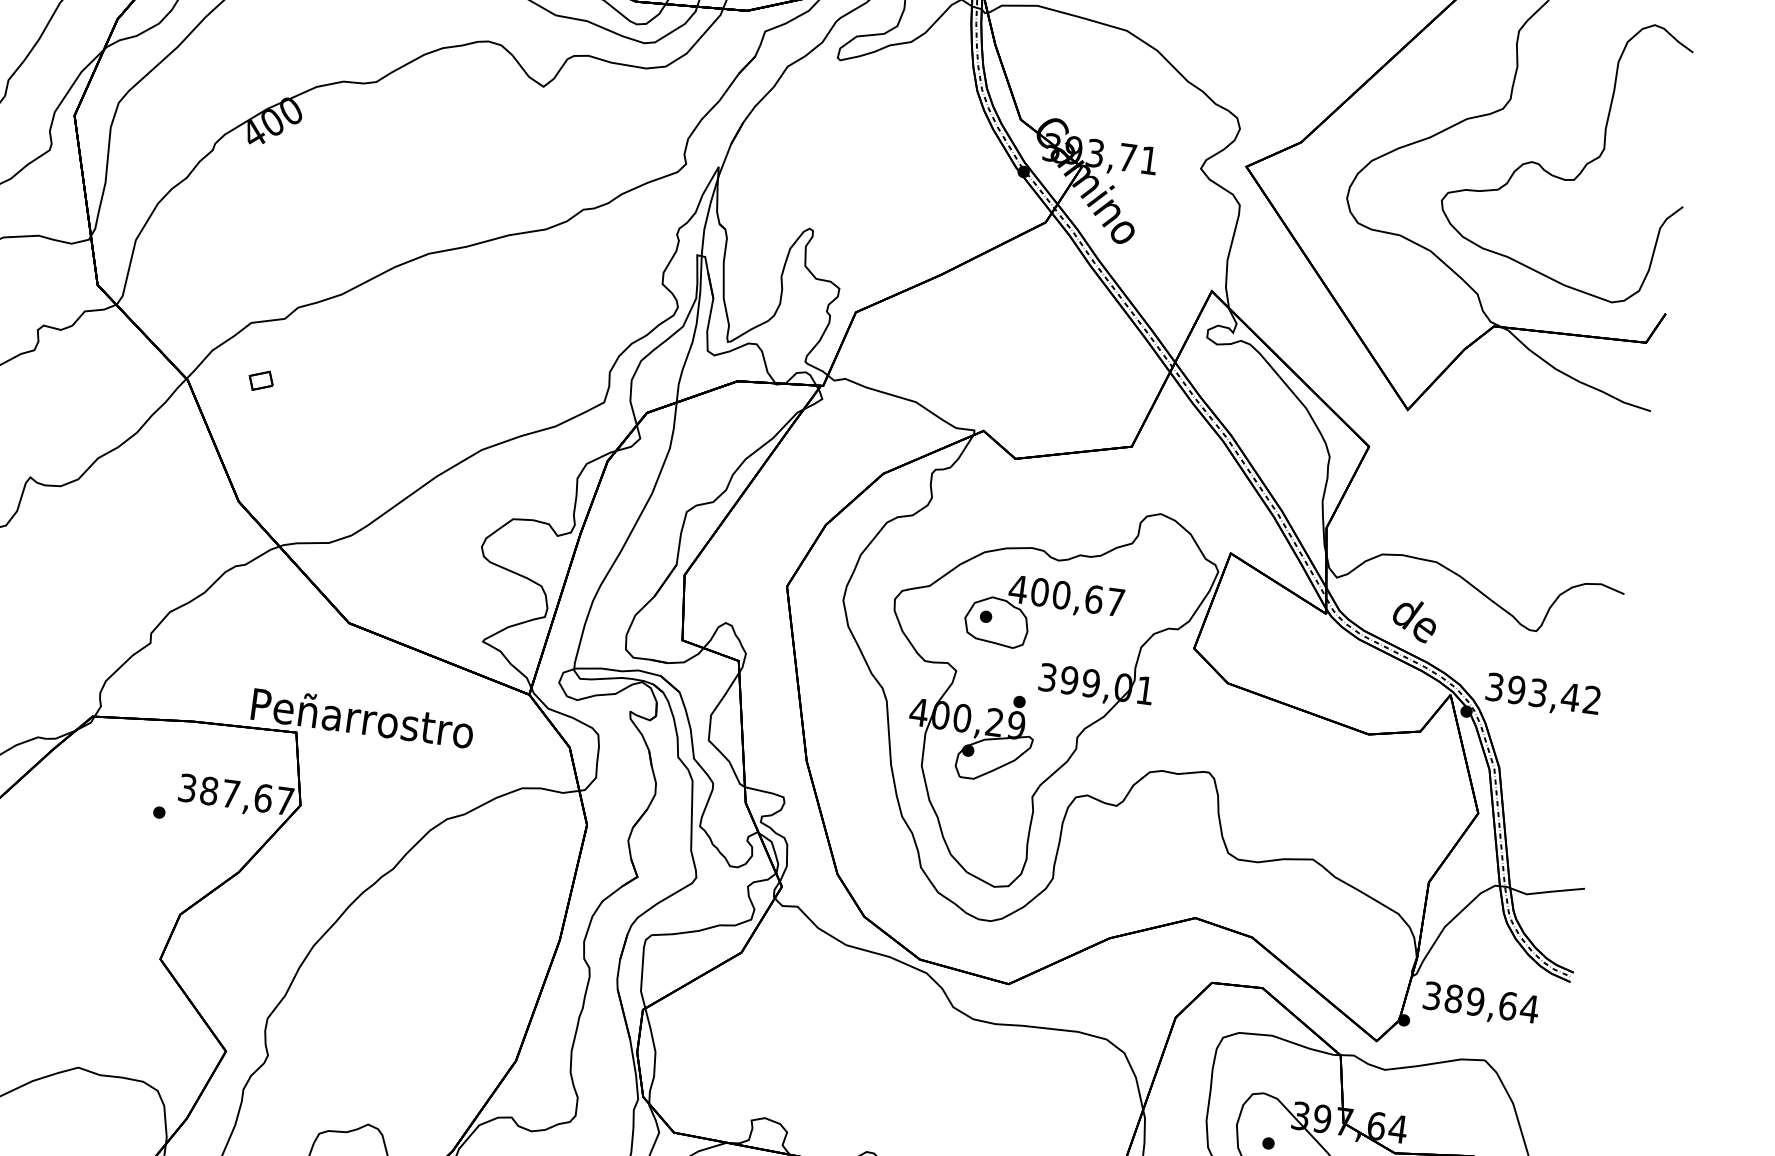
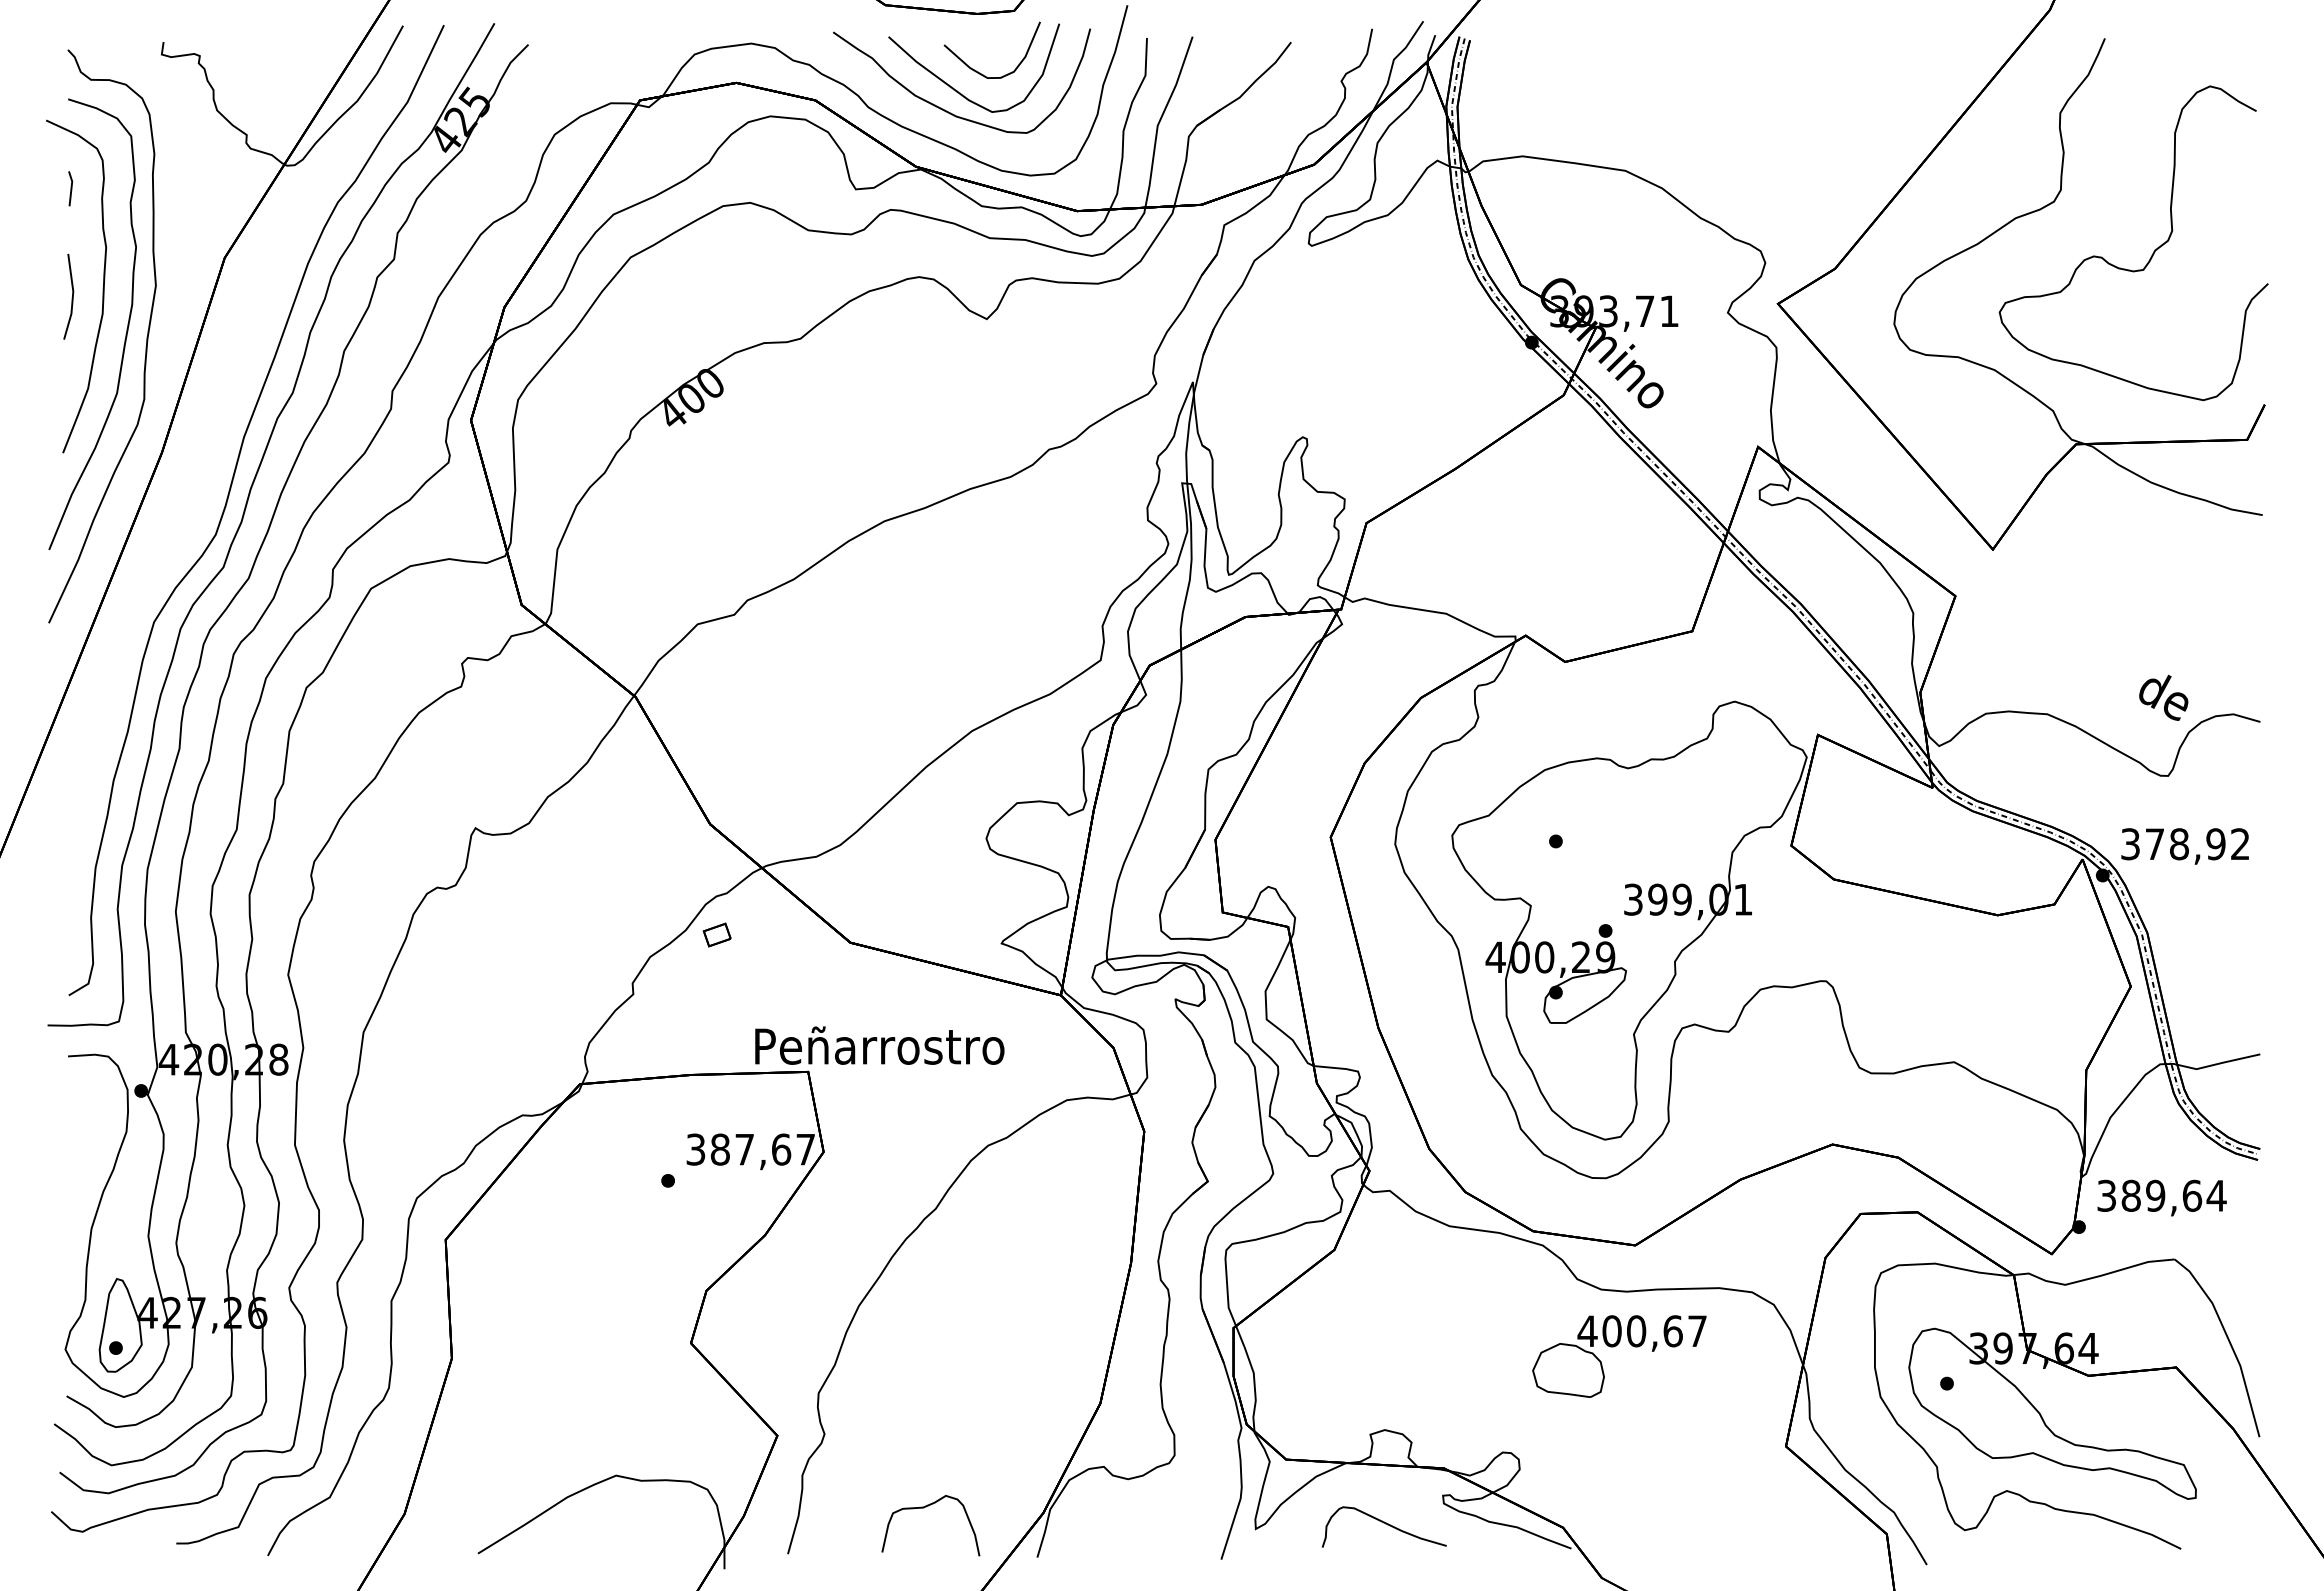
part: (260, 380) -> (716, 934), moved
part: (1042, 606) -> (1616, 1346), moved
text: (1414, 620) -> (2163, 697), moved
text: (1543, 693) -> (2185, 844), 393,42 -> 378,92

